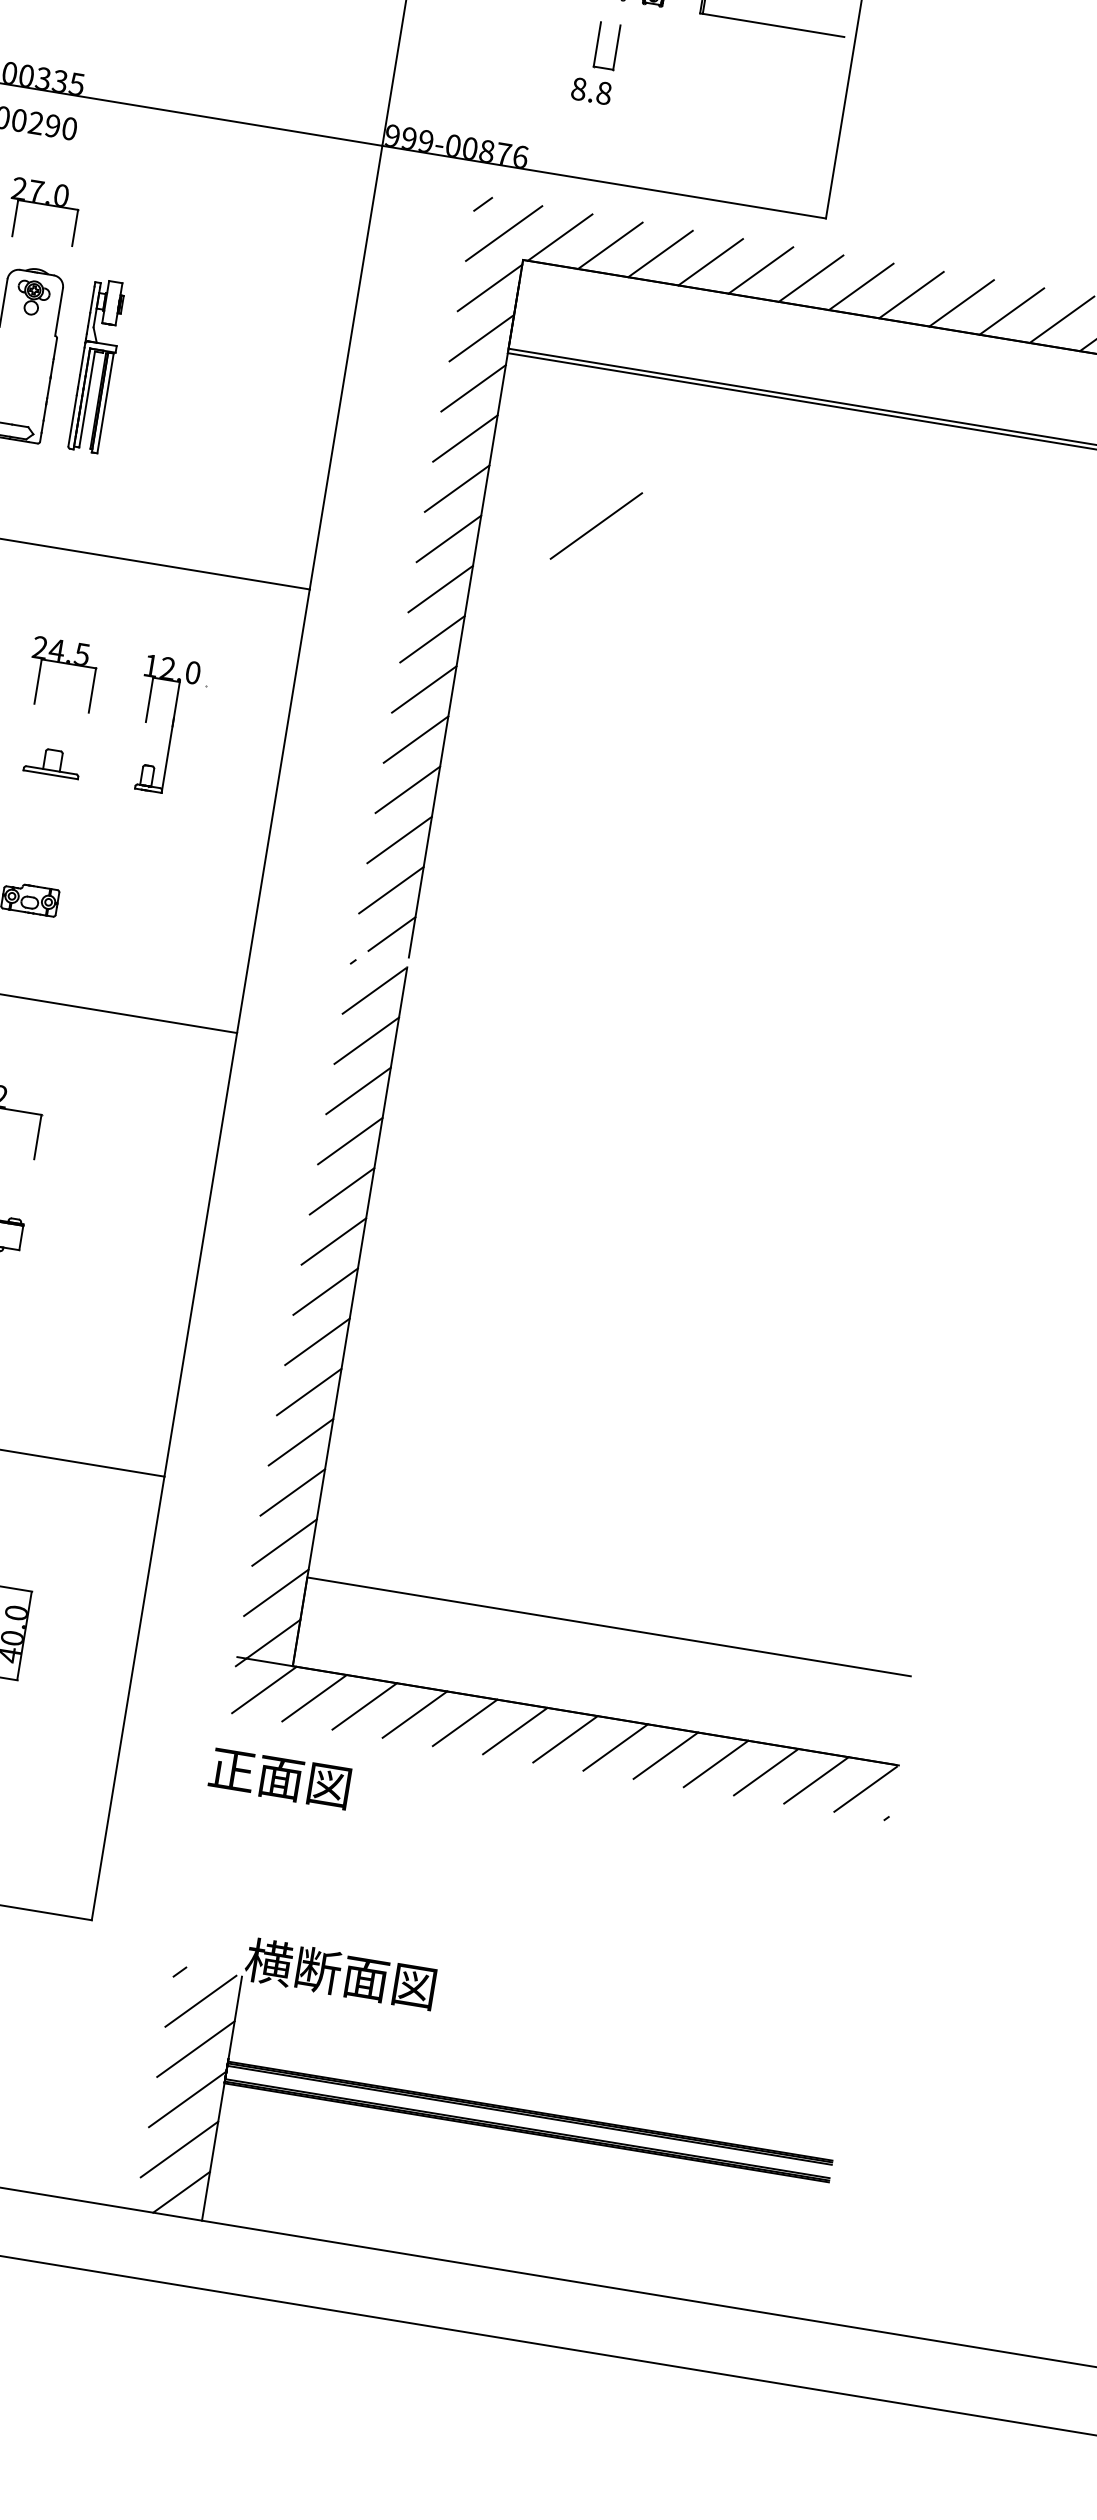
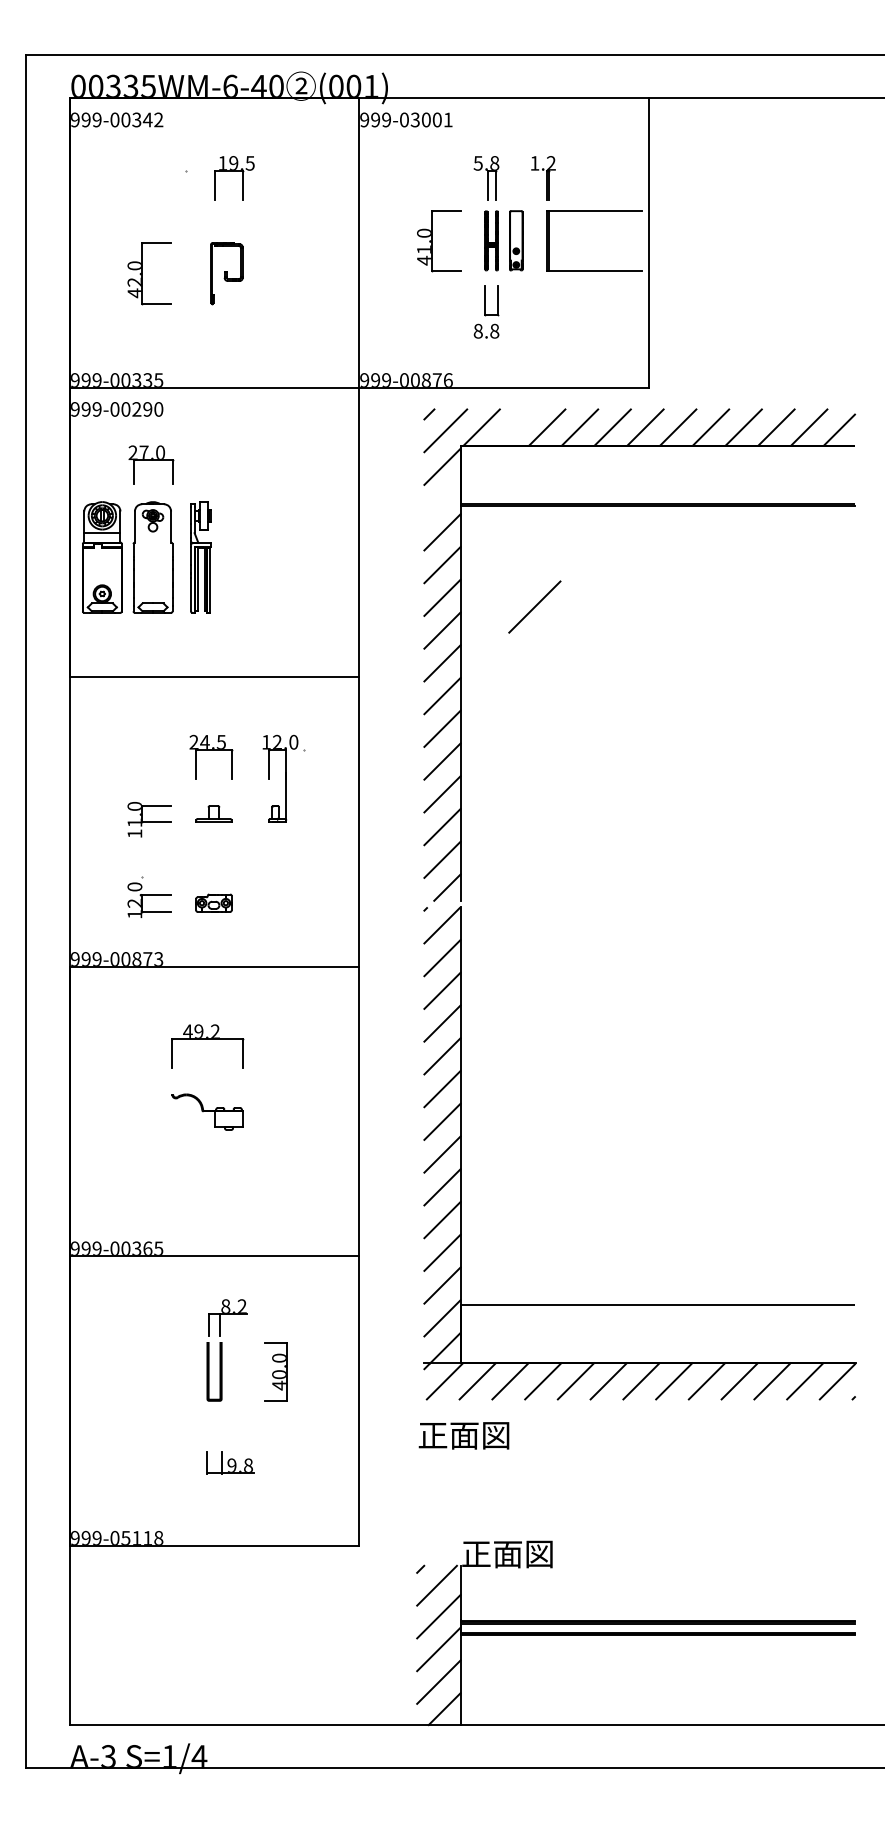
line: (610, 245) -> (514, 427), removed
line: (481, 338) -> (442, 499), removed
text: (339, 1973) -> (522, 1553), 横断面図 -> 正面図

